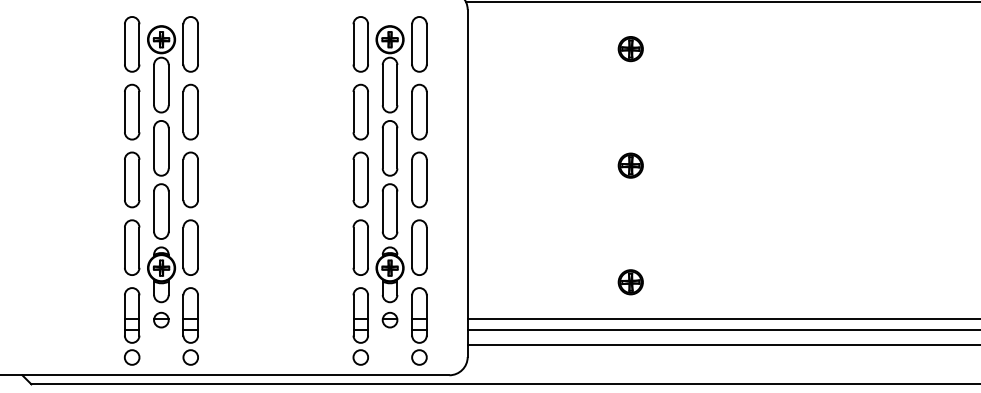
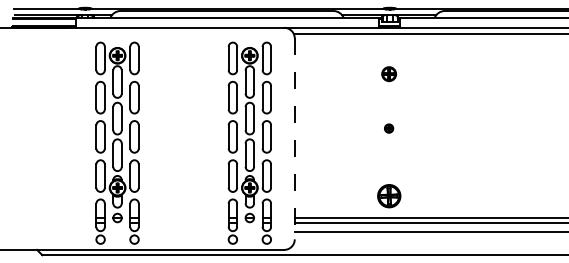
part: (629, 49) -> (388, 74), moved
part: (629, 165) -> (388, 128), size x0.6
line: (467, 184) -> (294, 139), solid -> dashed
part: (629, 281) -> (388, 195), size x1.6

